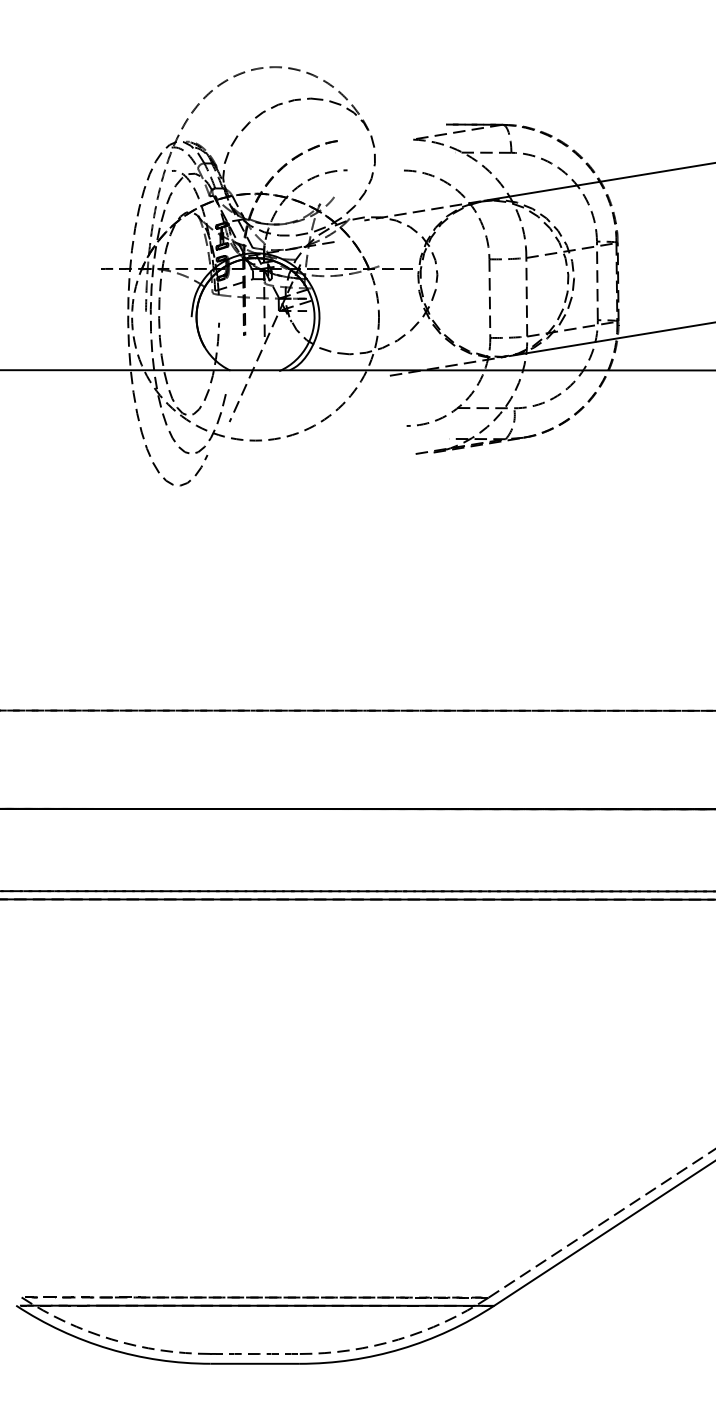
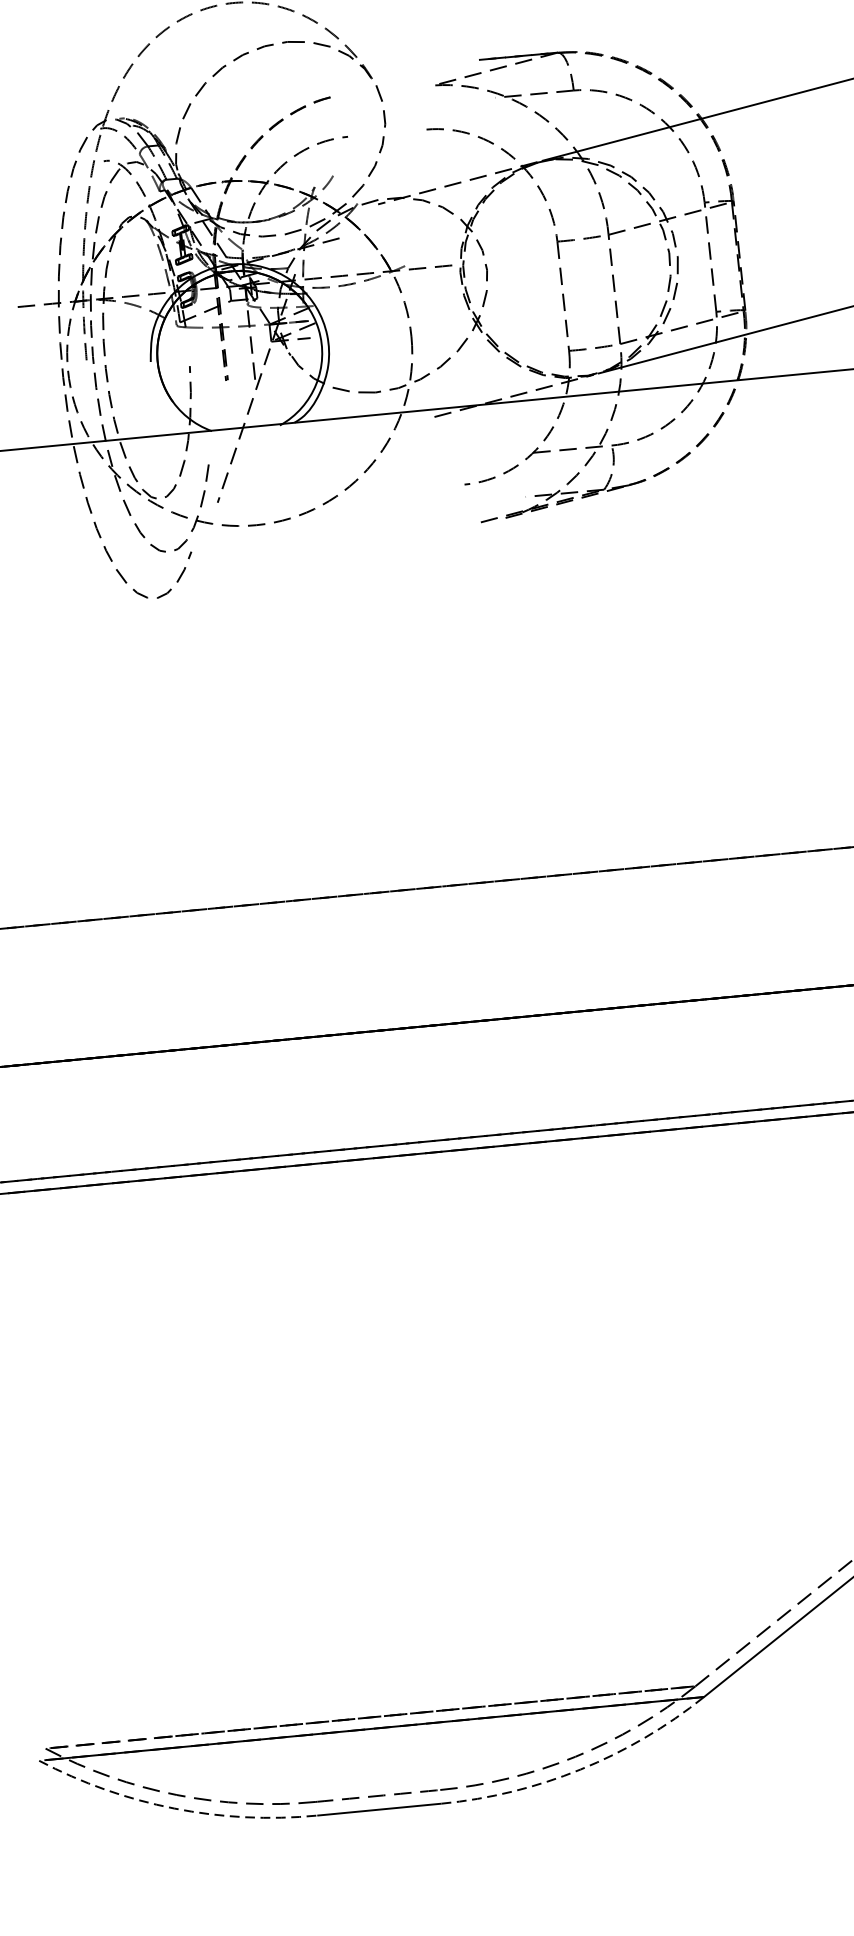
arc: (109, 1348) -> (174, 1807), solid -> dashed
arc: (401, 1349) -> (581, 1770), solid -> dashed

